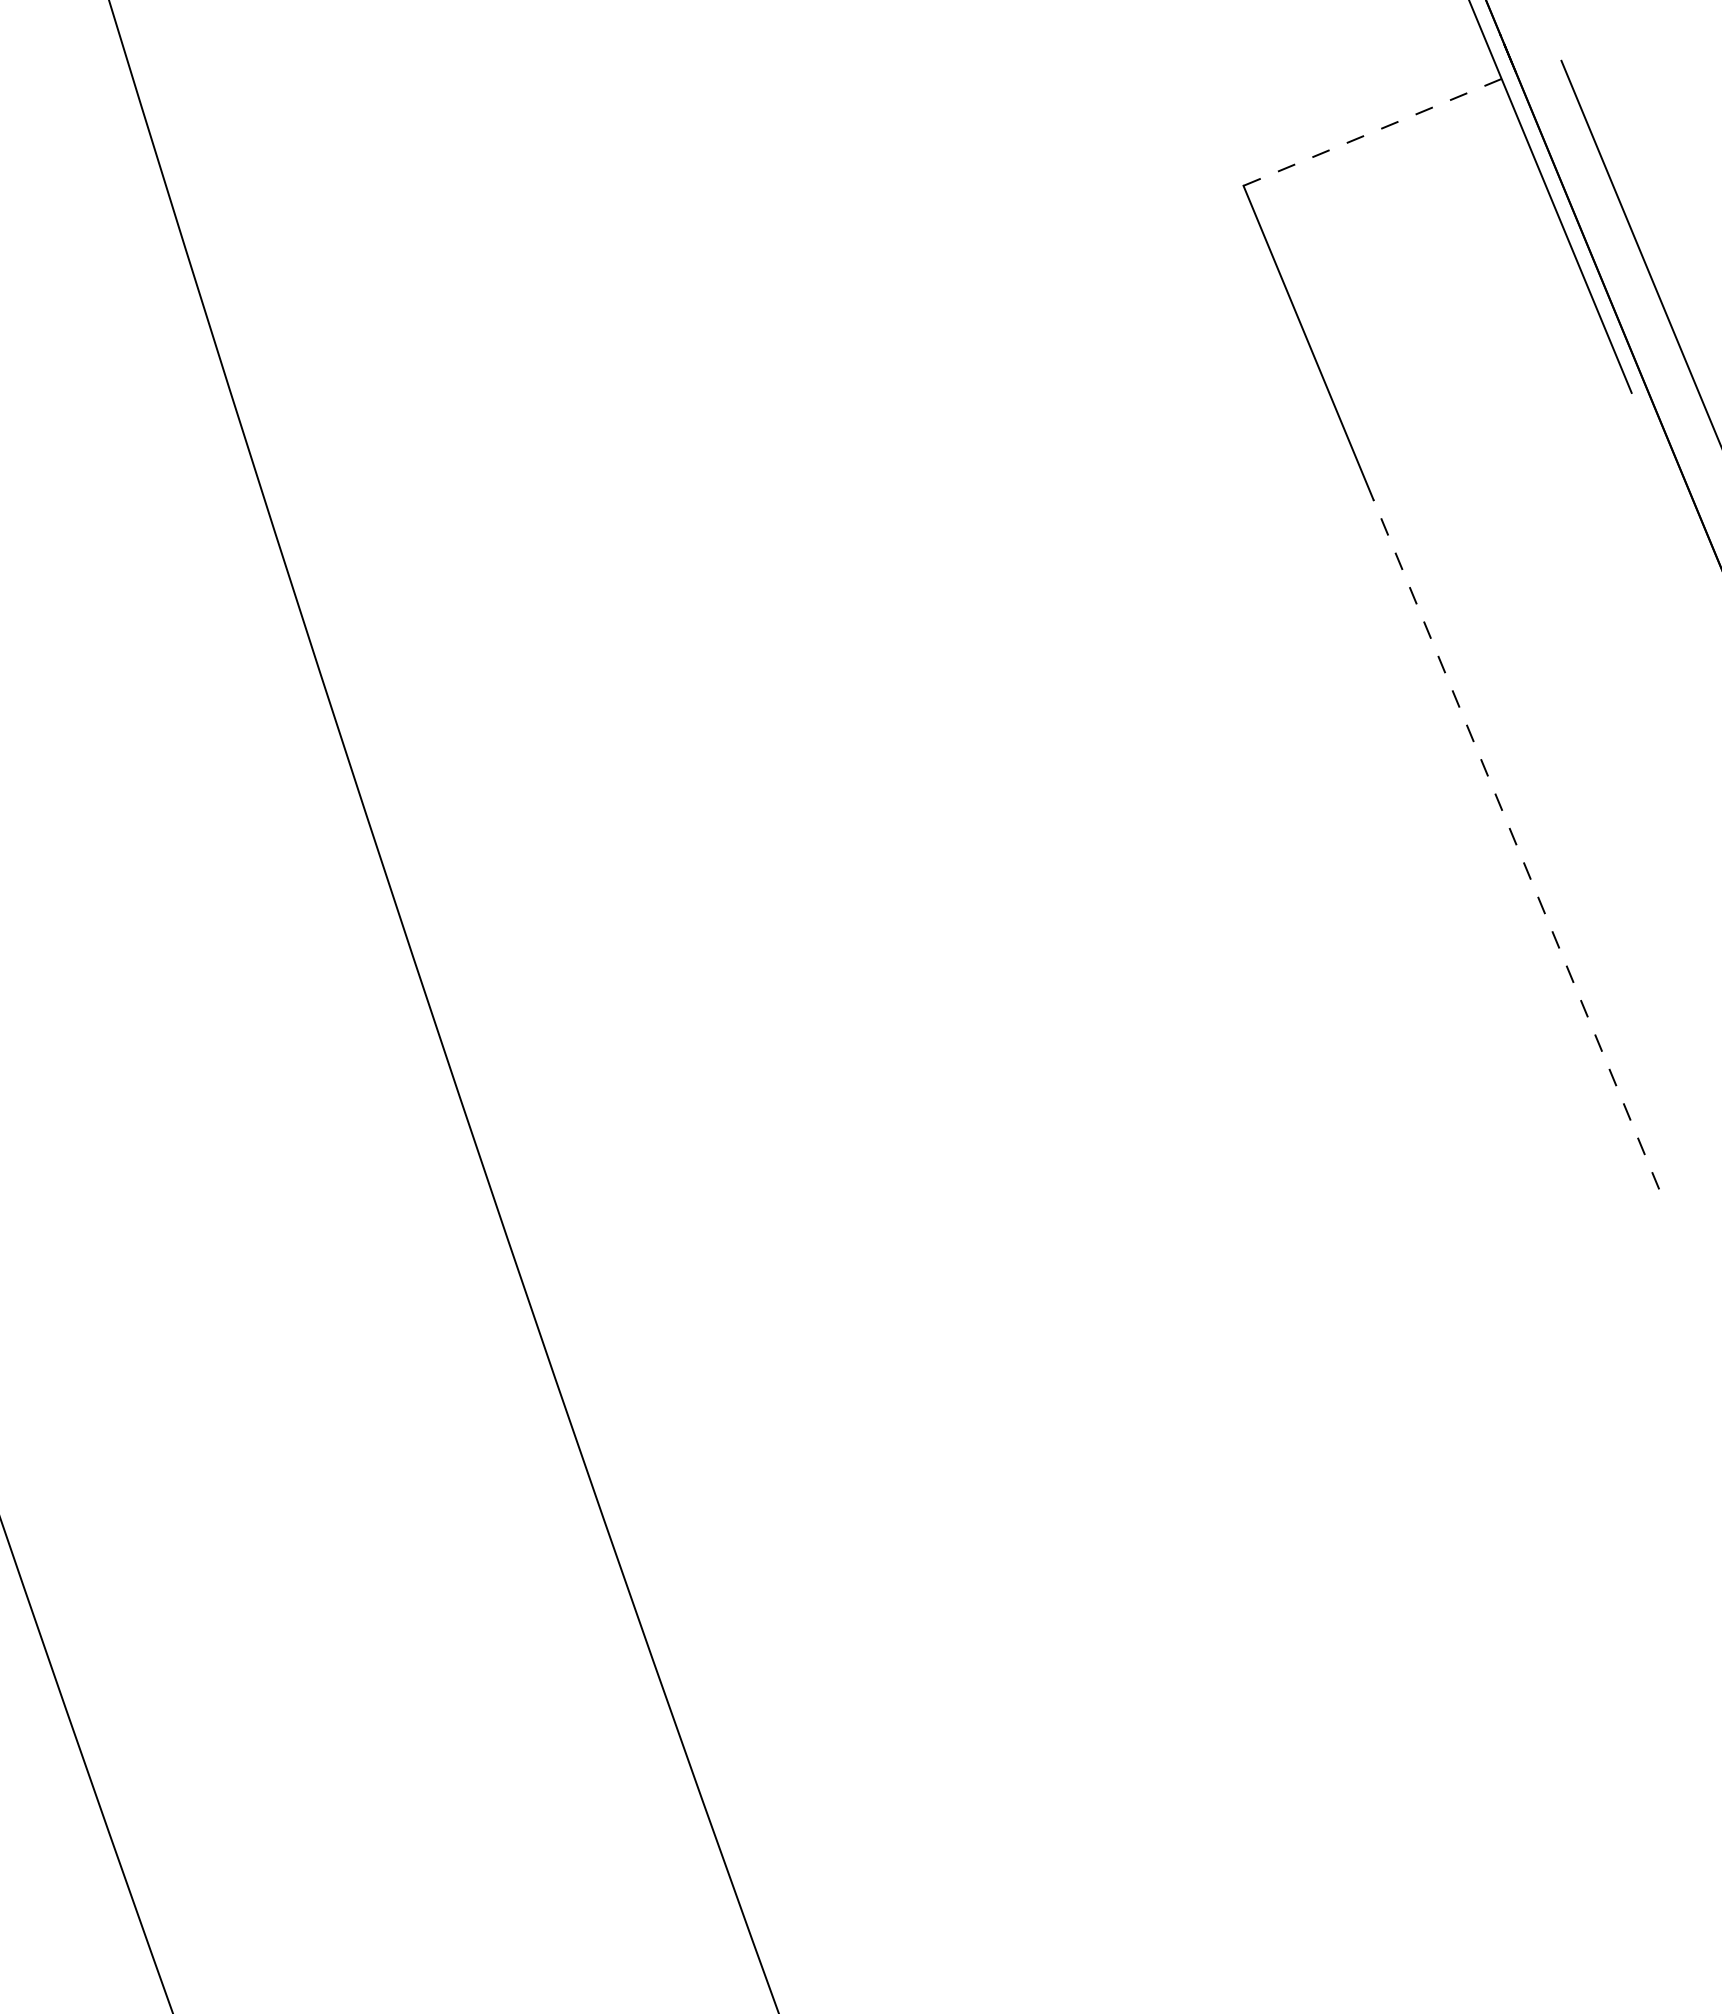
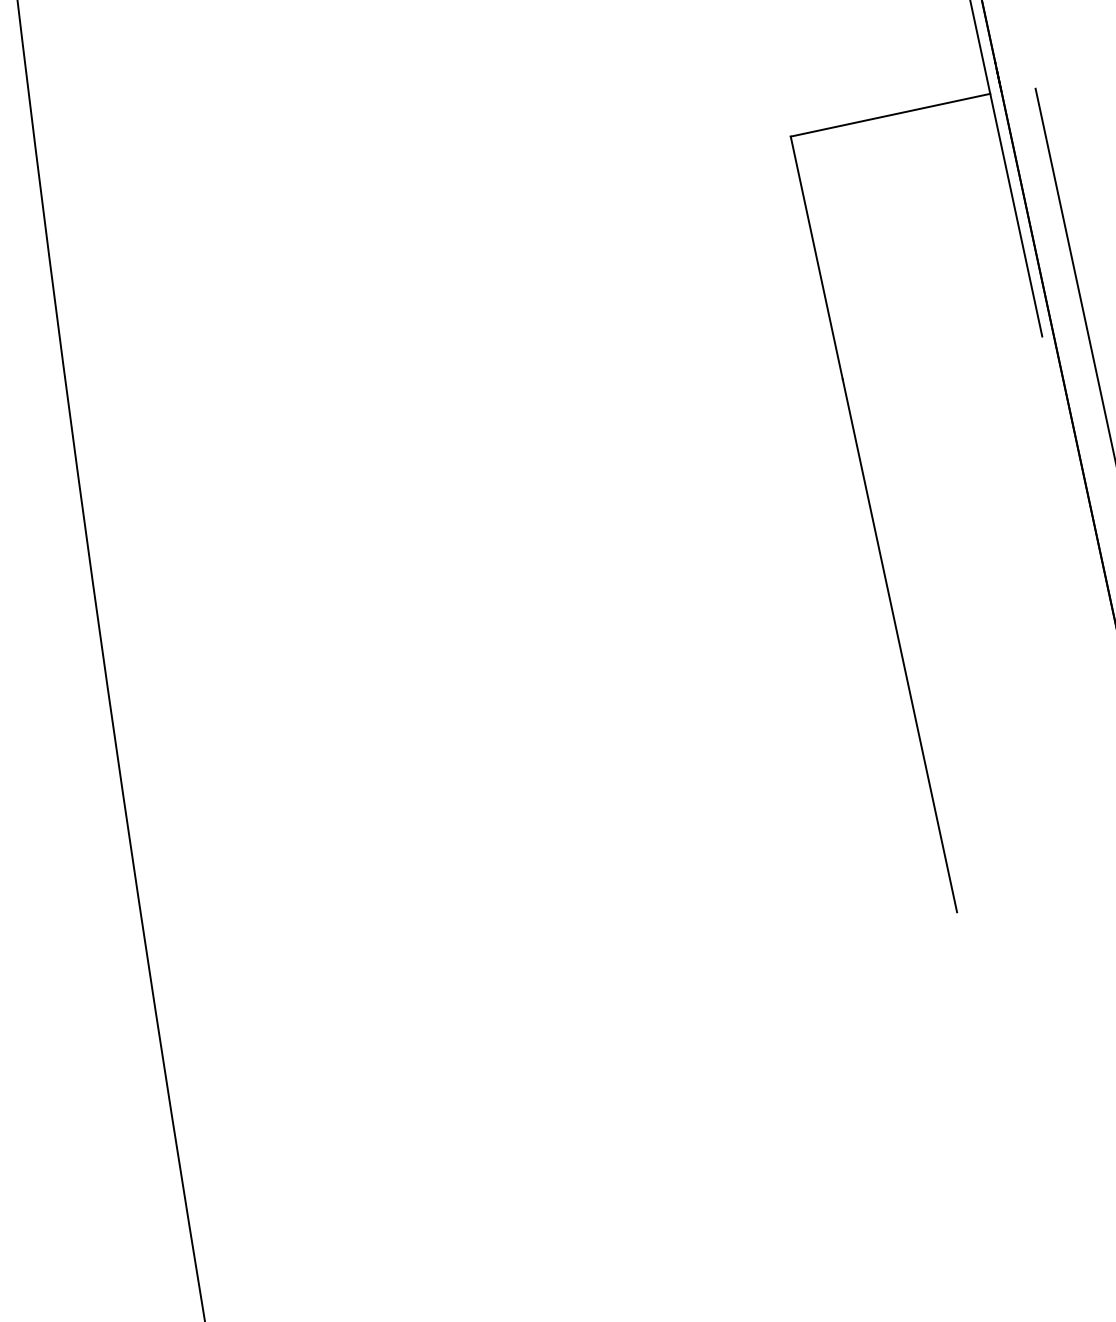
line: (1372, 132) -> (890, 115), dashed -> solid
line: (1516, 844) -> (900, 645), dashed -> solid

